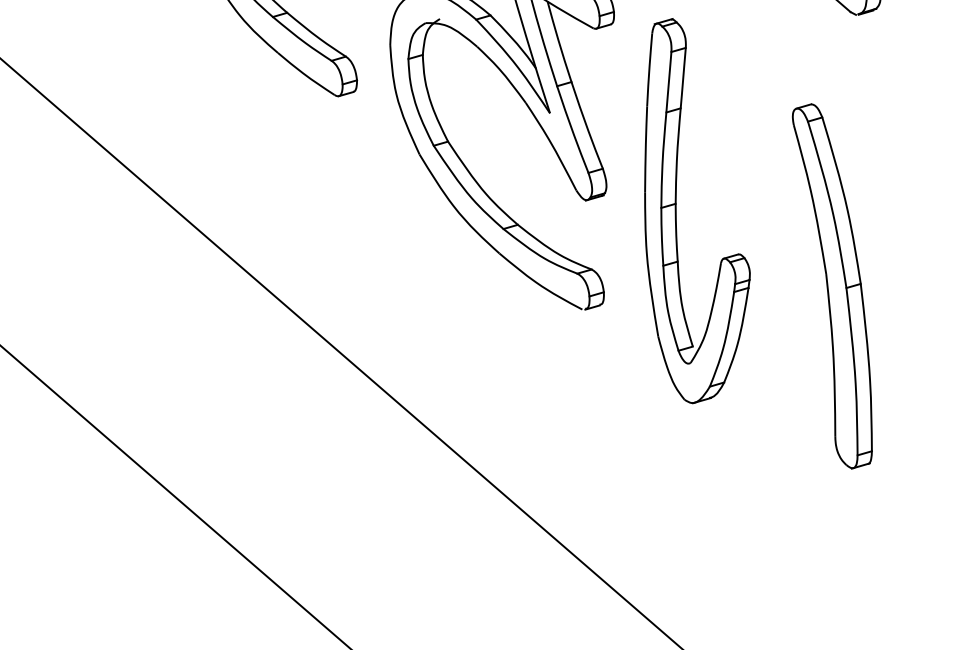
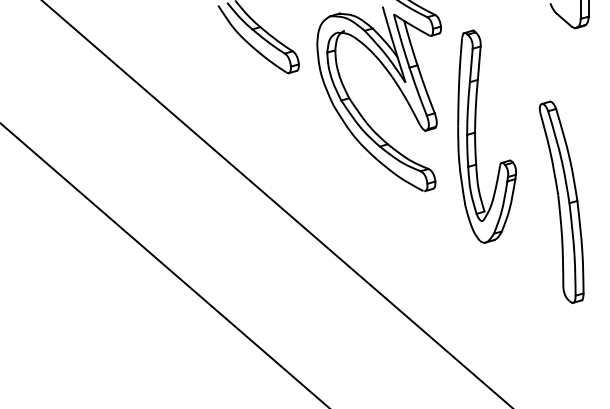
part: (832, 284) -> (561, 201), moved

